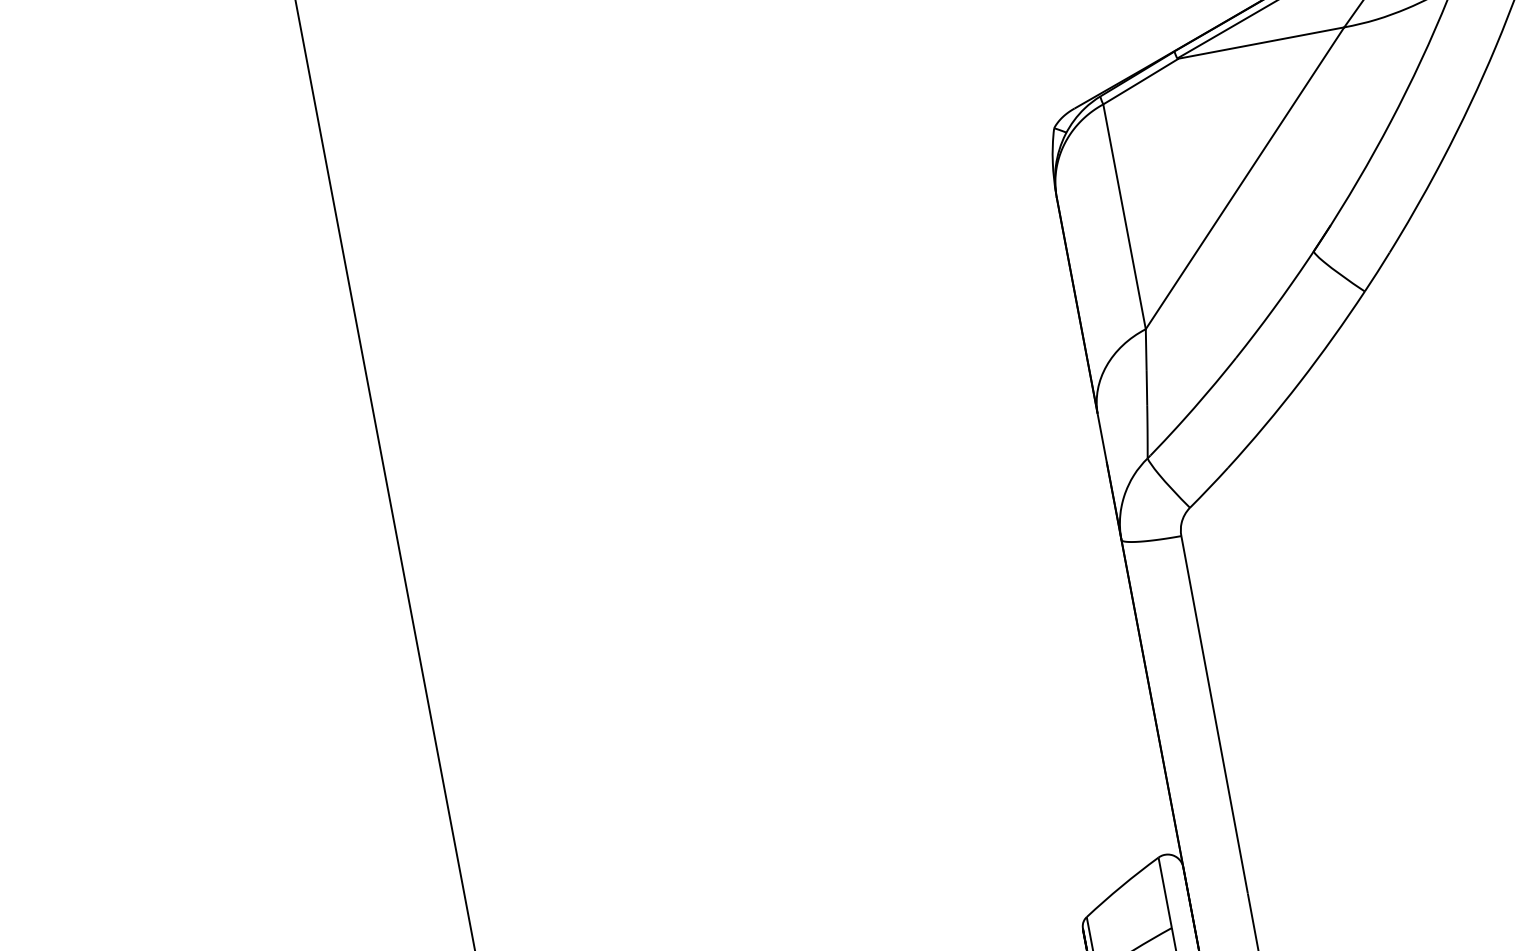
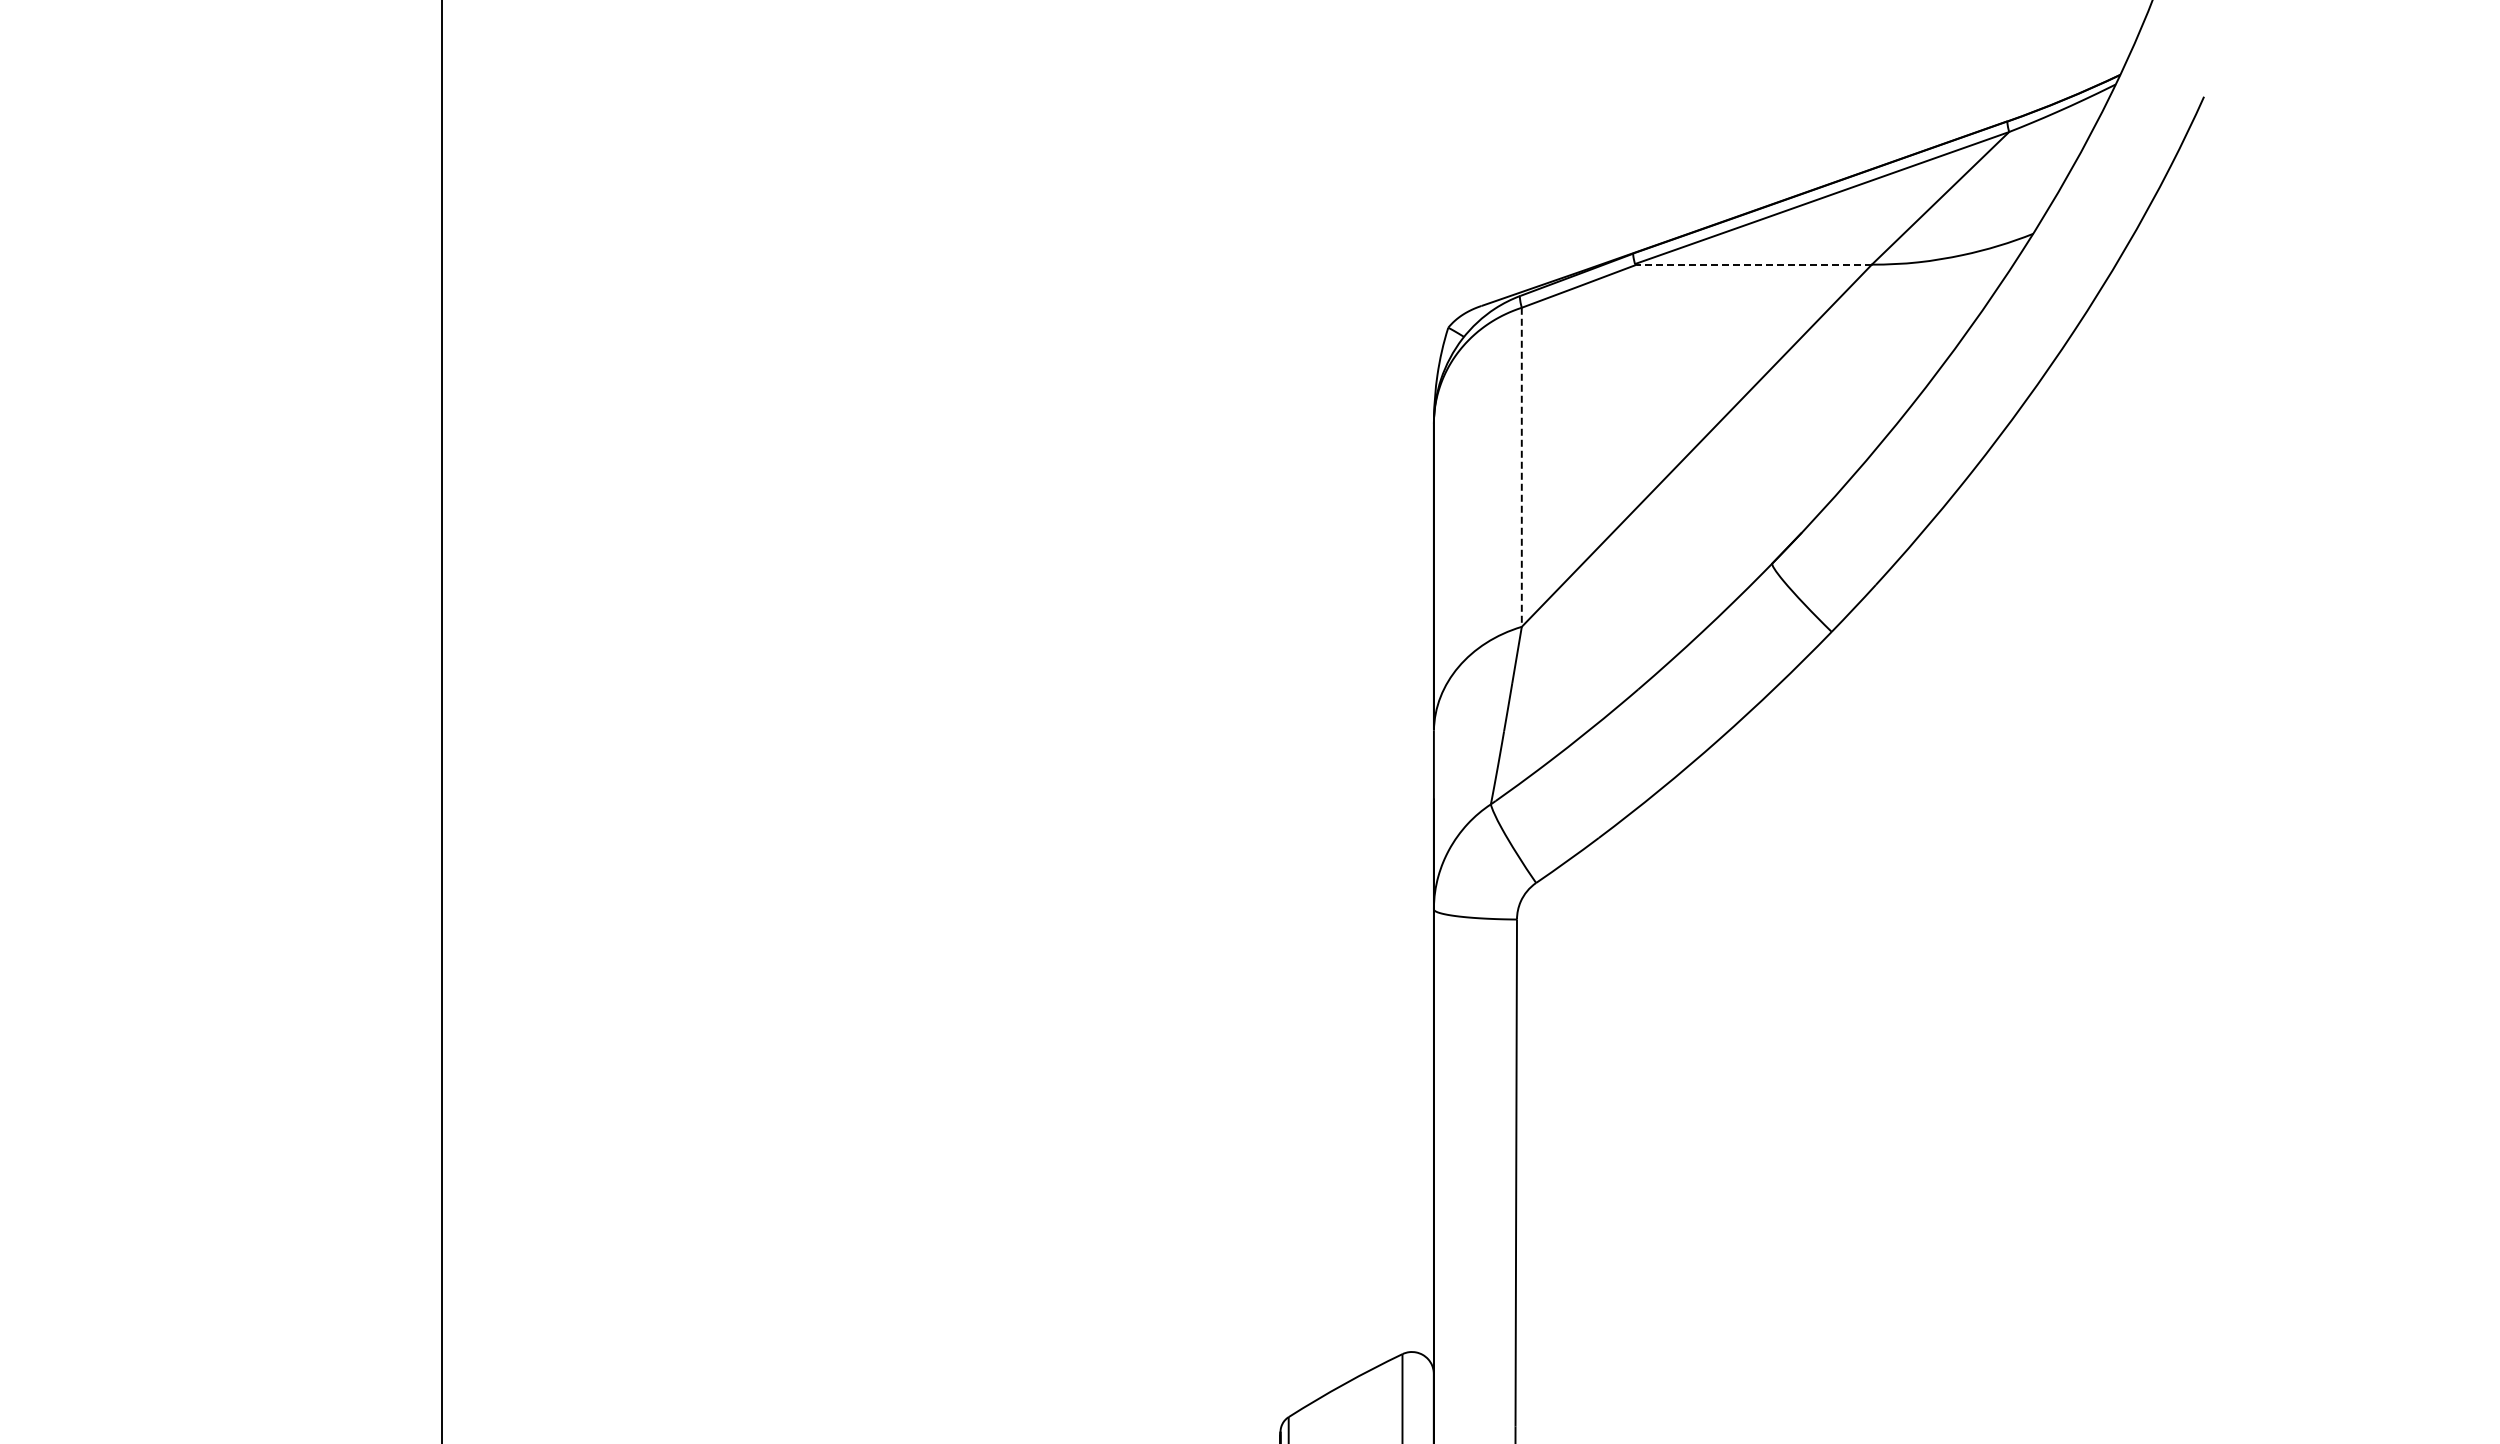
line: (1260, 43) -> (1753, 264), solid -> dashed
line: (1124, 216) -> (1521, 467), solid -> dashed

